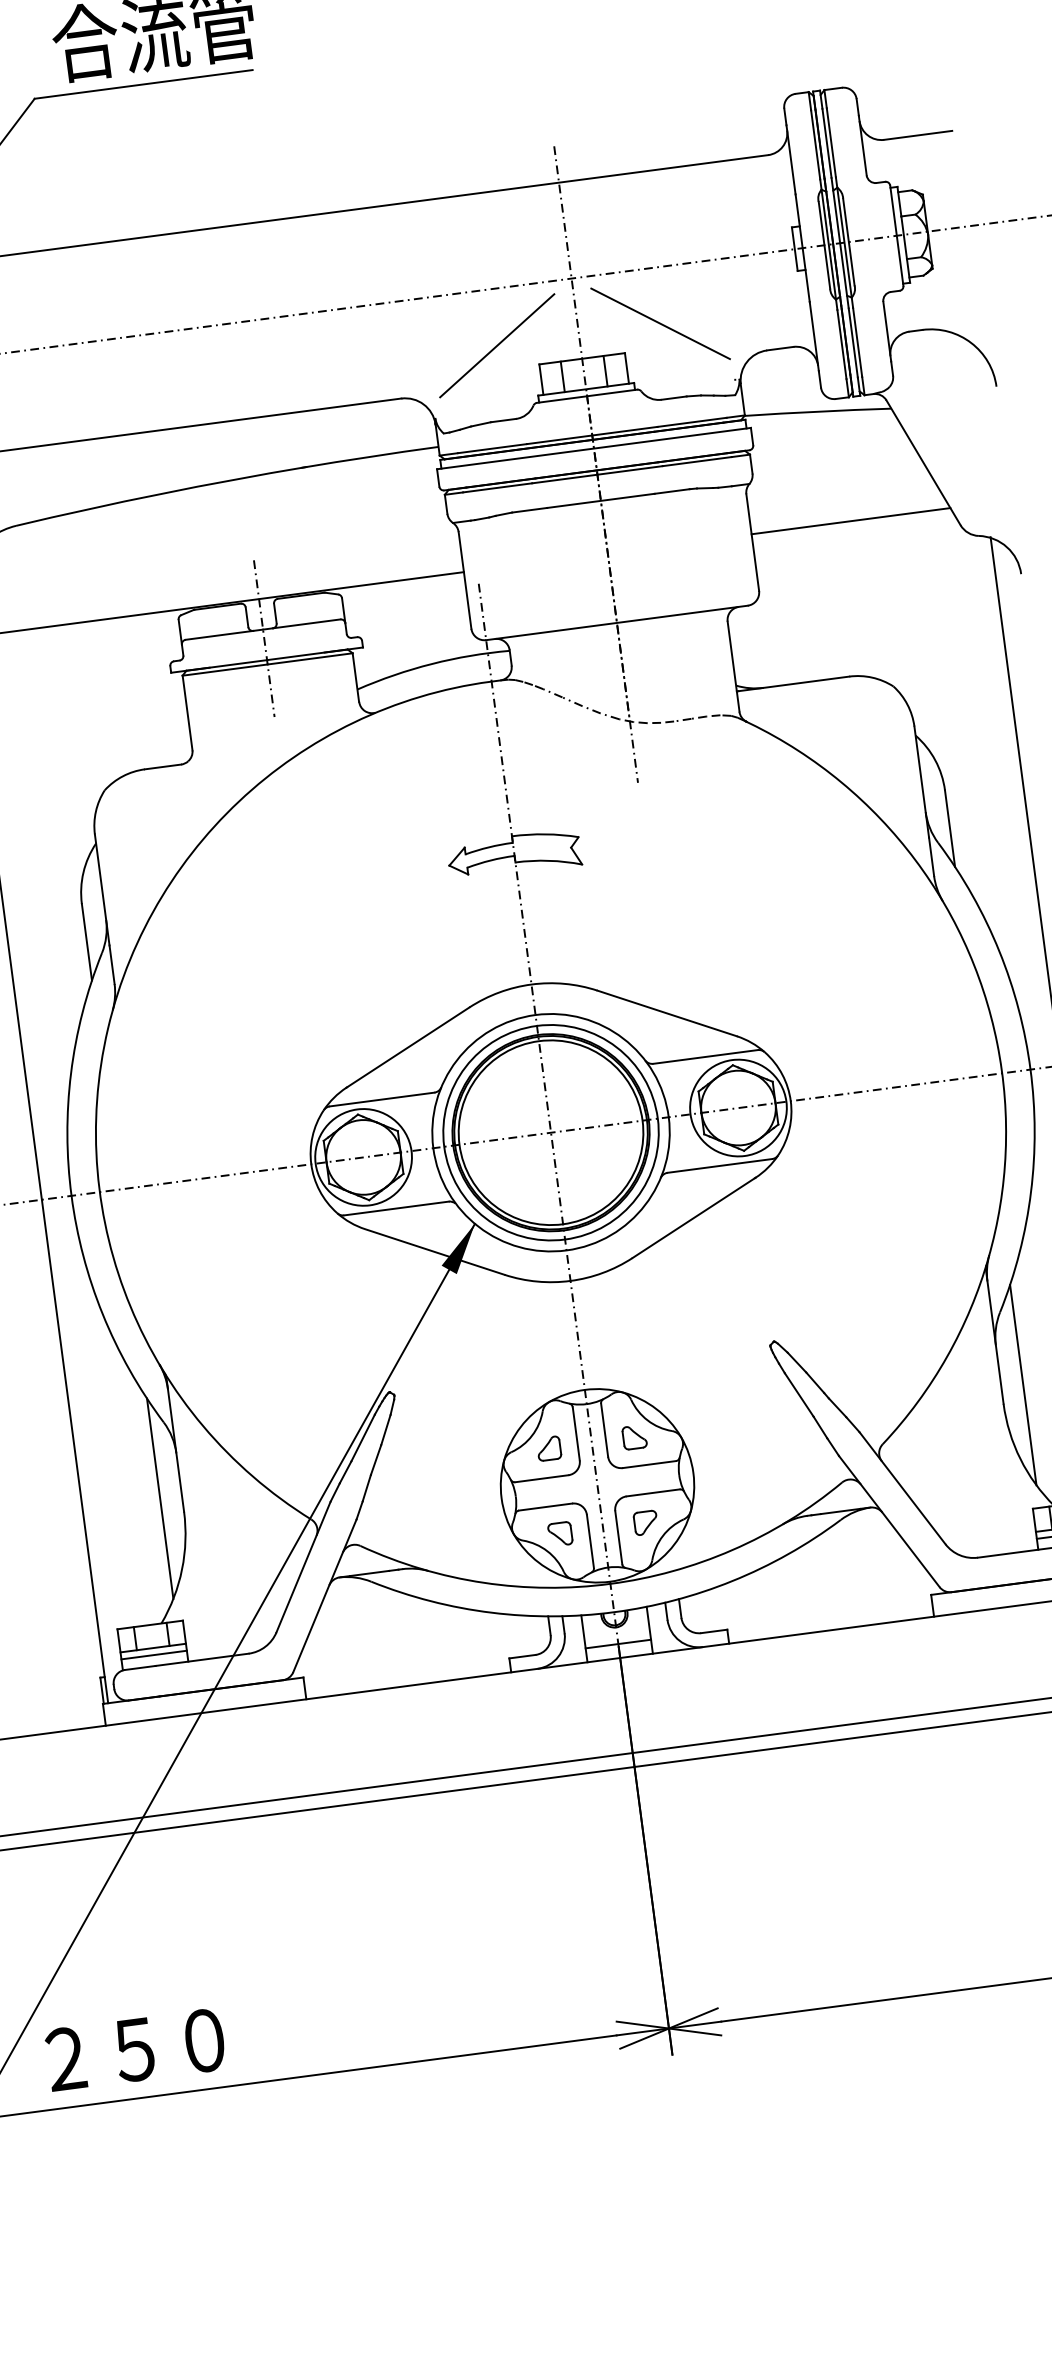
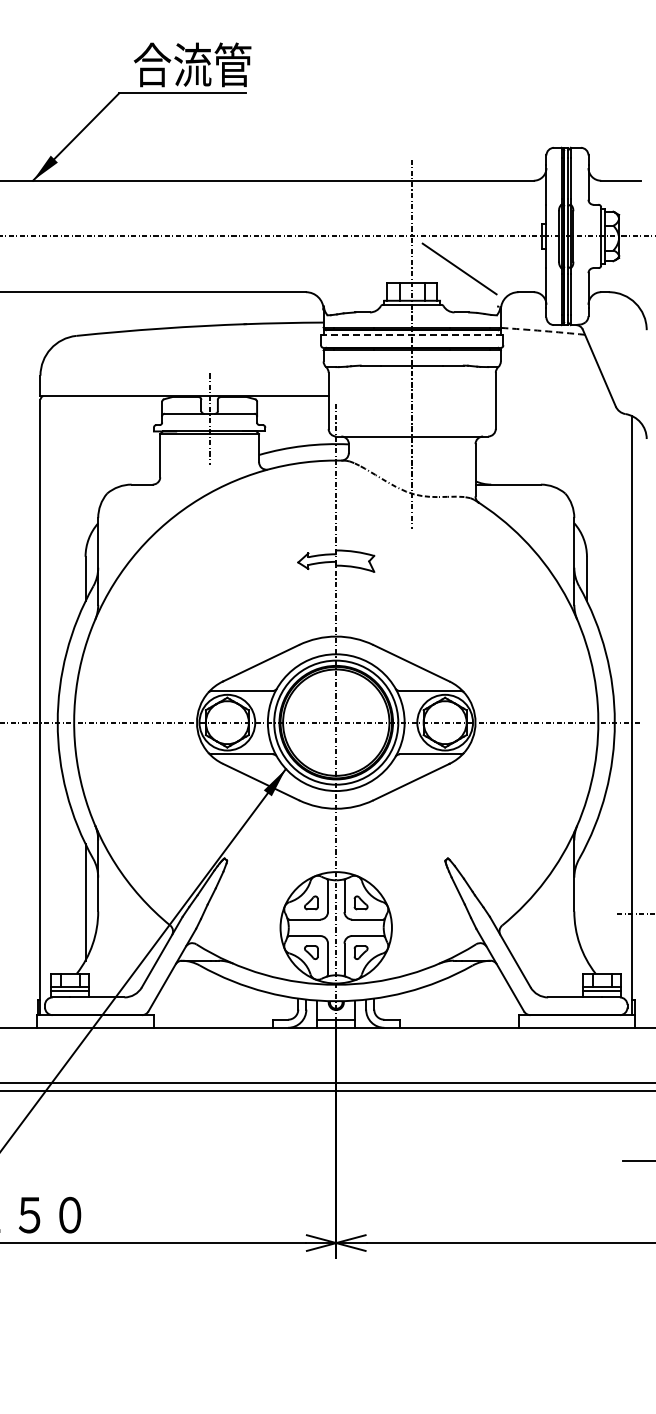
line: (496, 346) -> (364, 269), removed
arc: (817, 410) -> (542, 330), solid -> dashed
line: (592, 449) -> (411, 335), solid -> dashed
line: (851, 522) -> (553, 396), removed
line: (1022, 1385) -> (586, 902), removed

